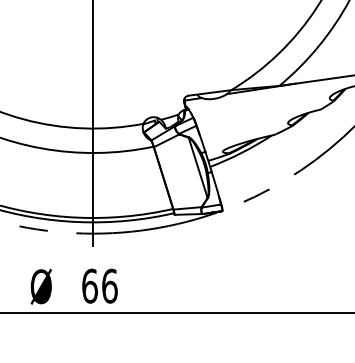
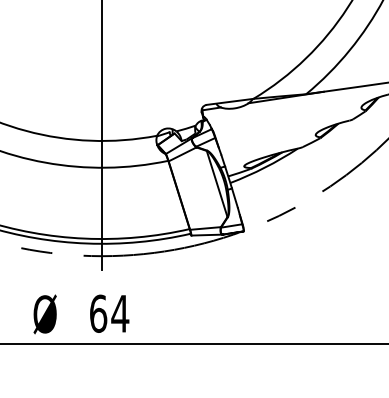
text: (109, 285) -> (119, 313), 66 -> 64

